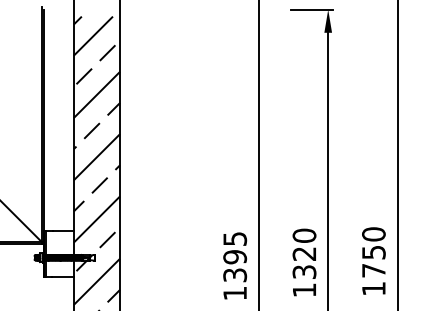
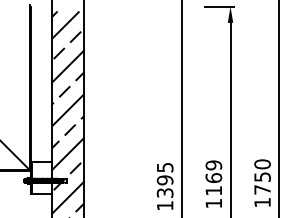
text: (304, 253) -> (213, 177), 1320 -> 1169

